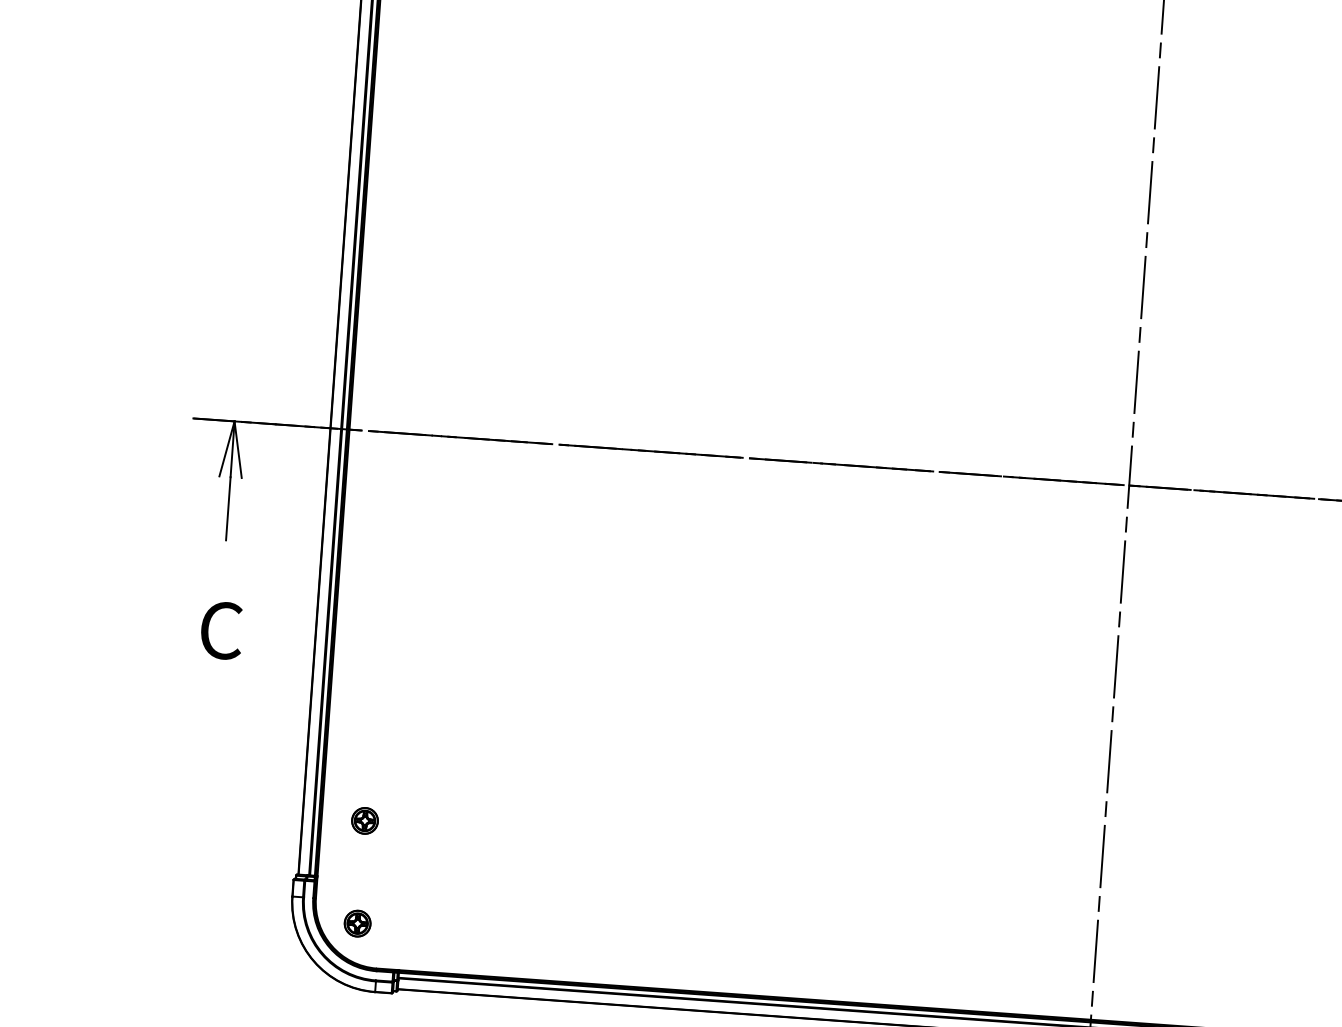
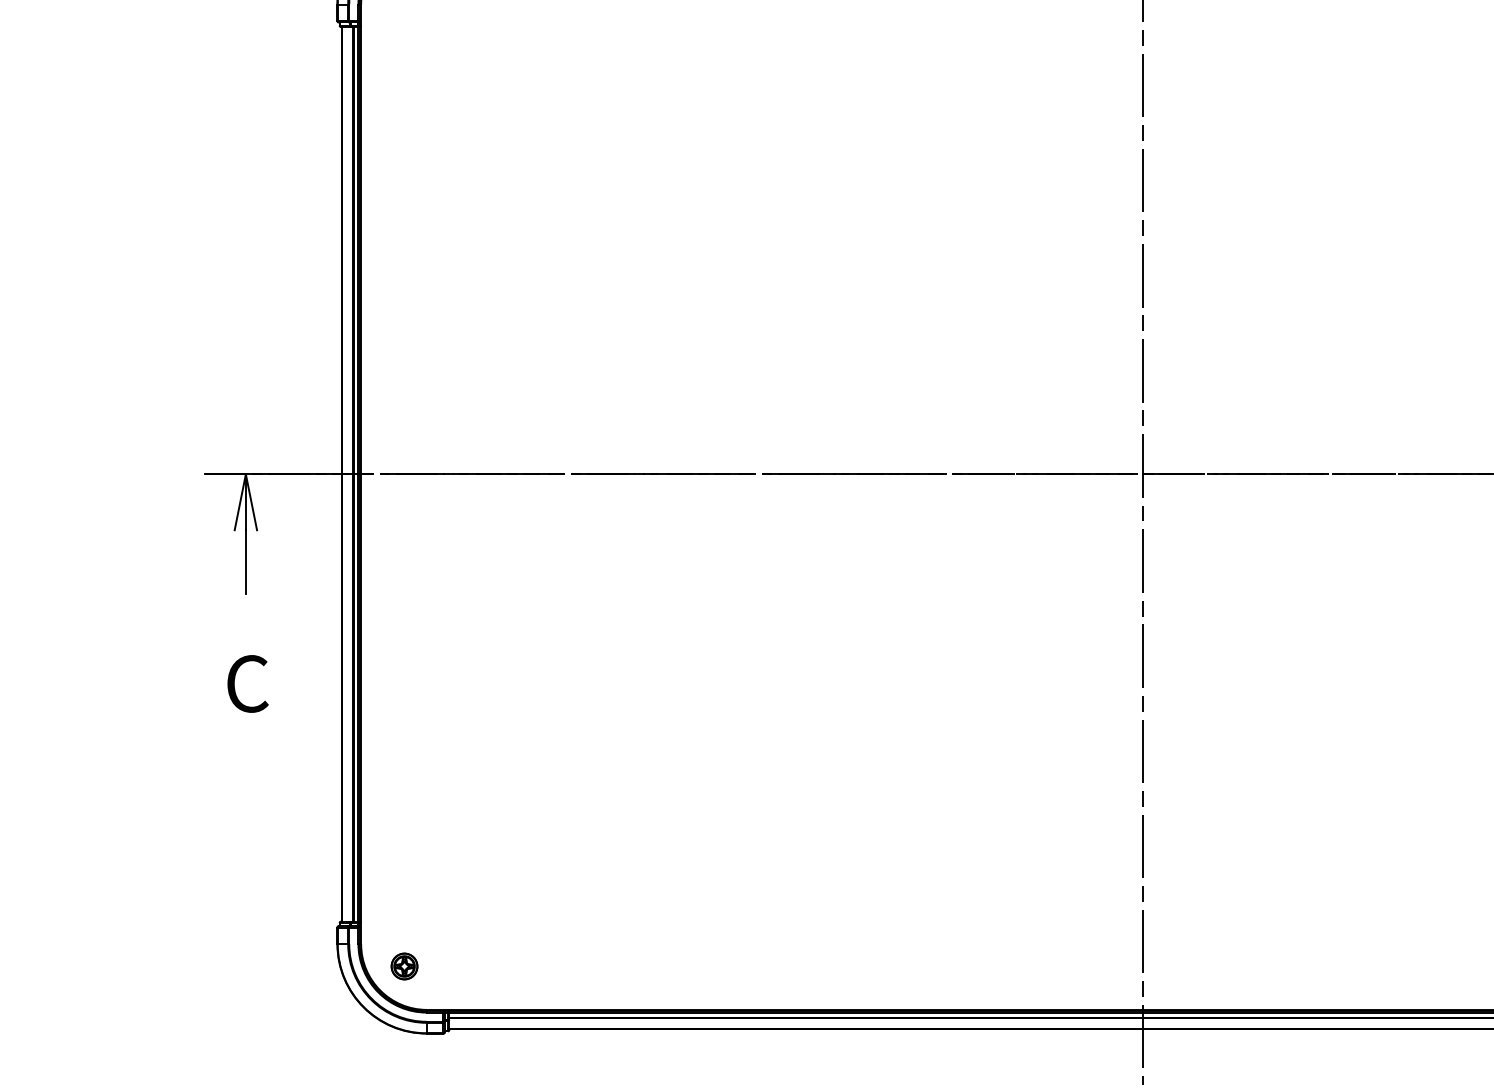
part: (364, 820) -> (404, 863), removed

